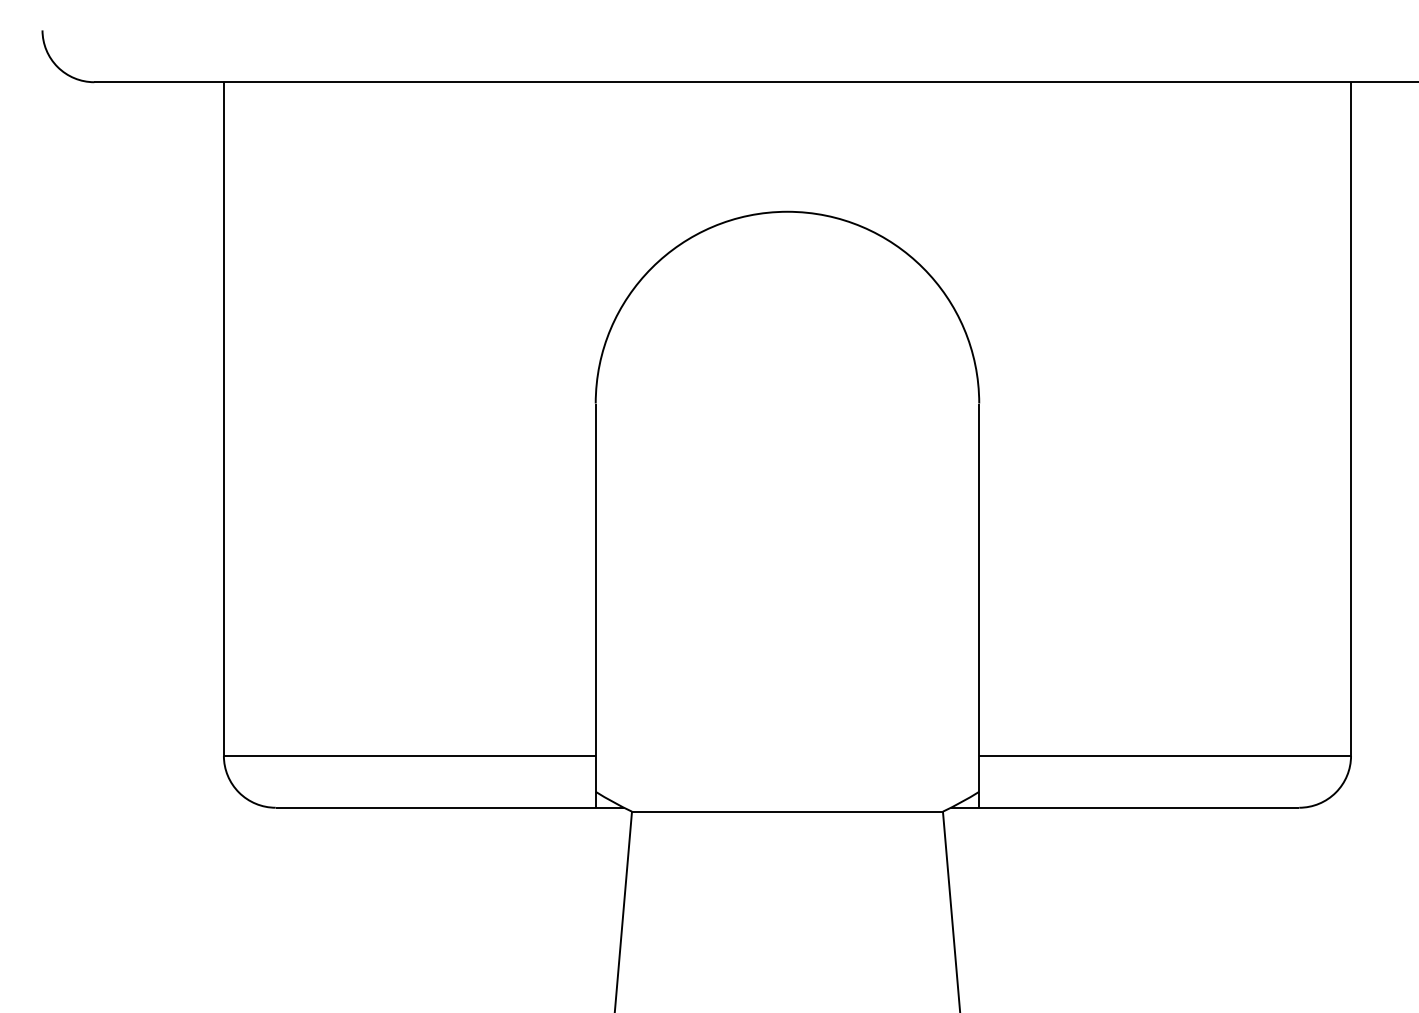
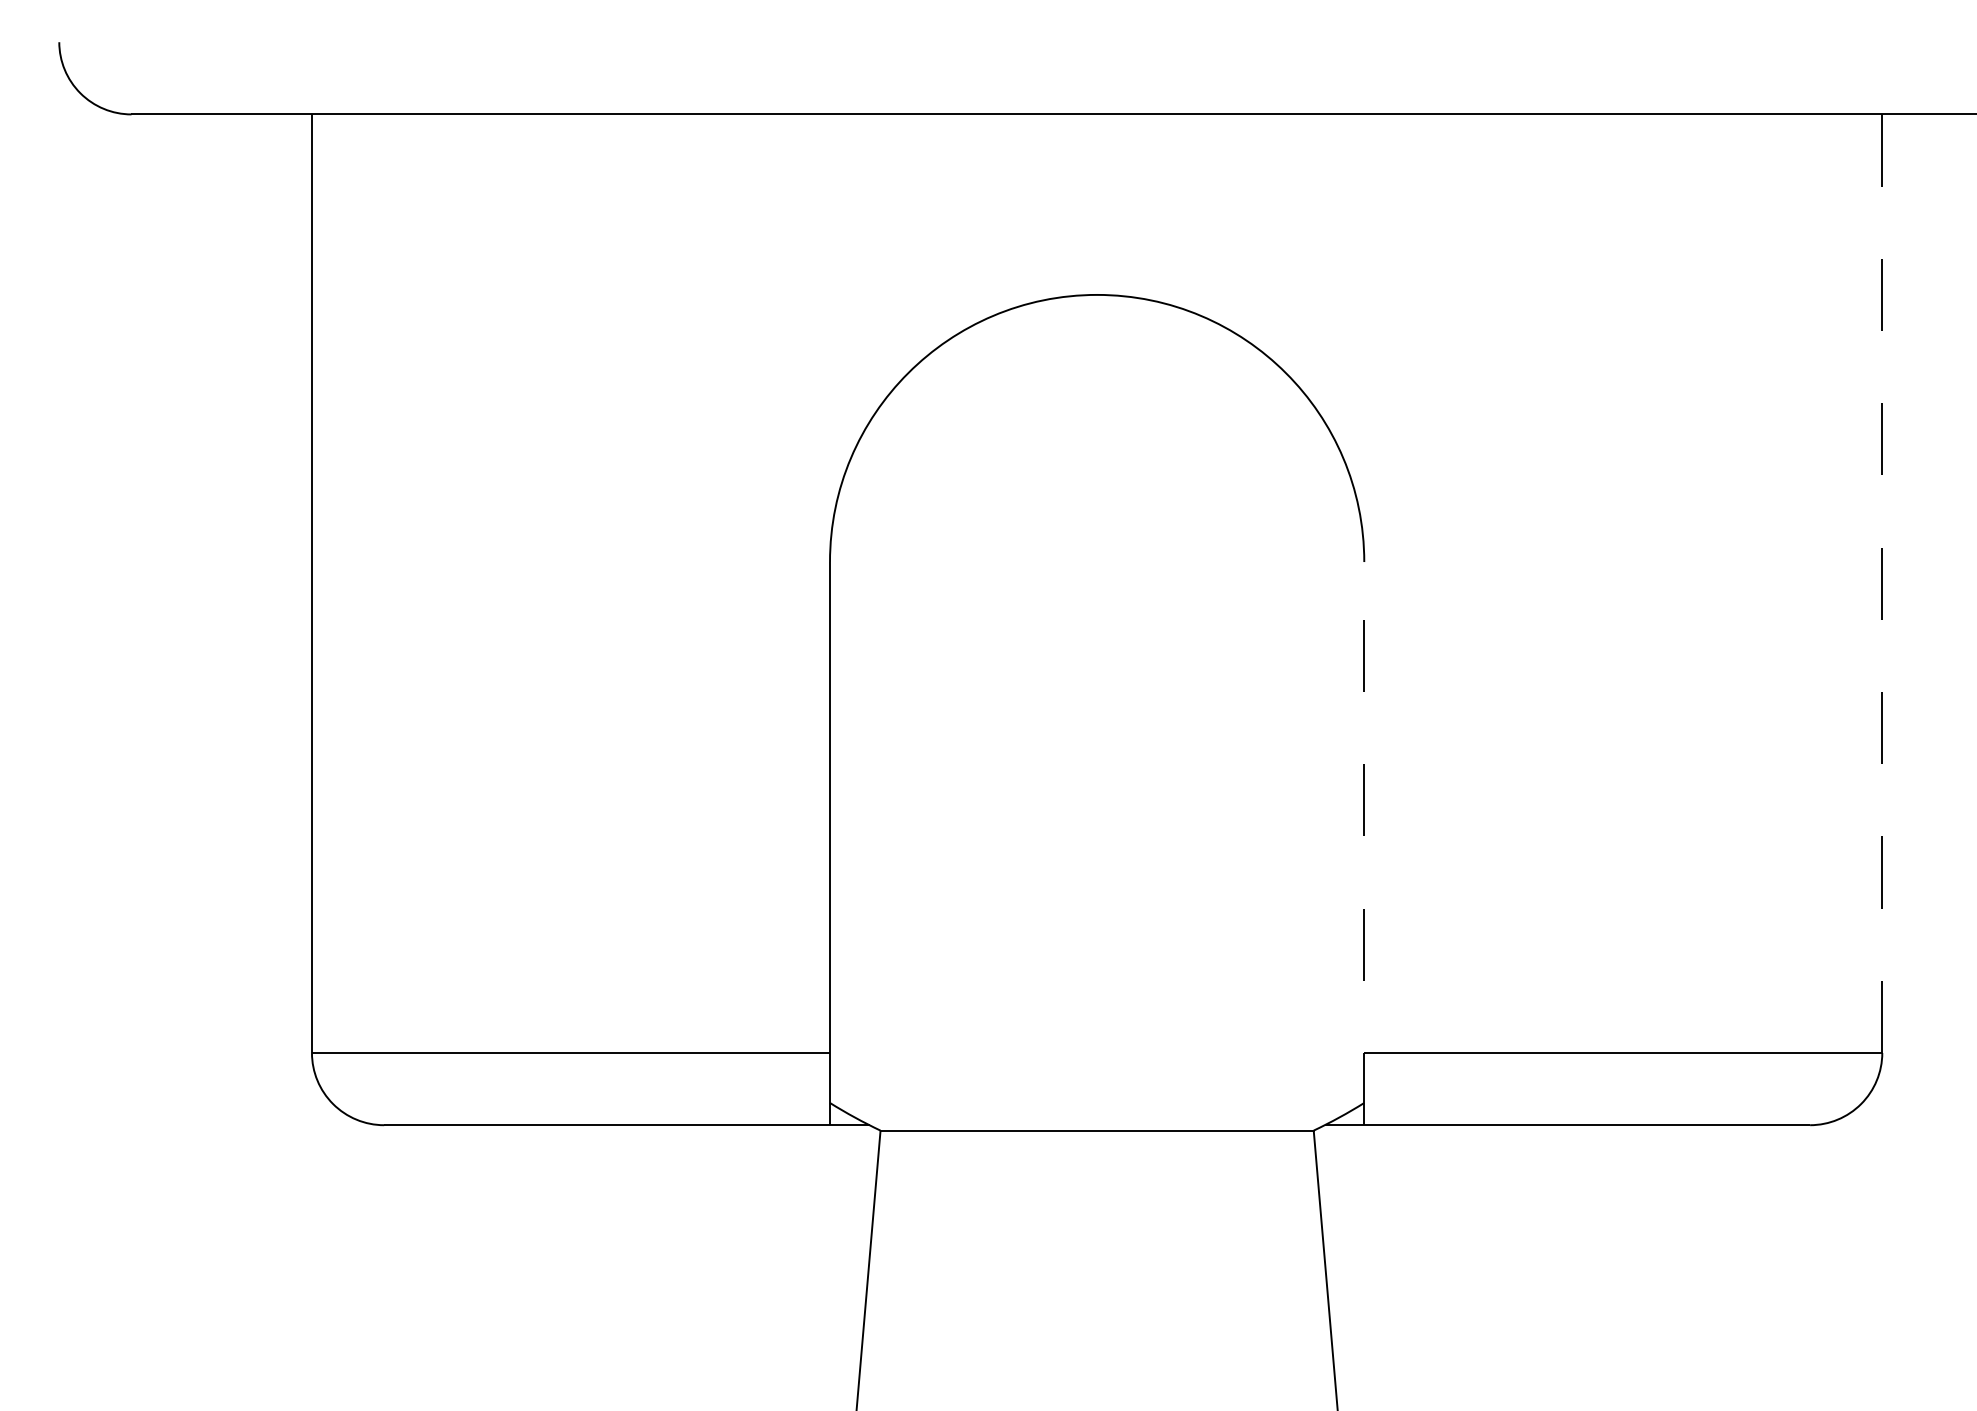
line: (1351, 419) -> (1882, 584), solid -> dashed
line: (979, 605) -> (1364, 843), solid -> dashed

